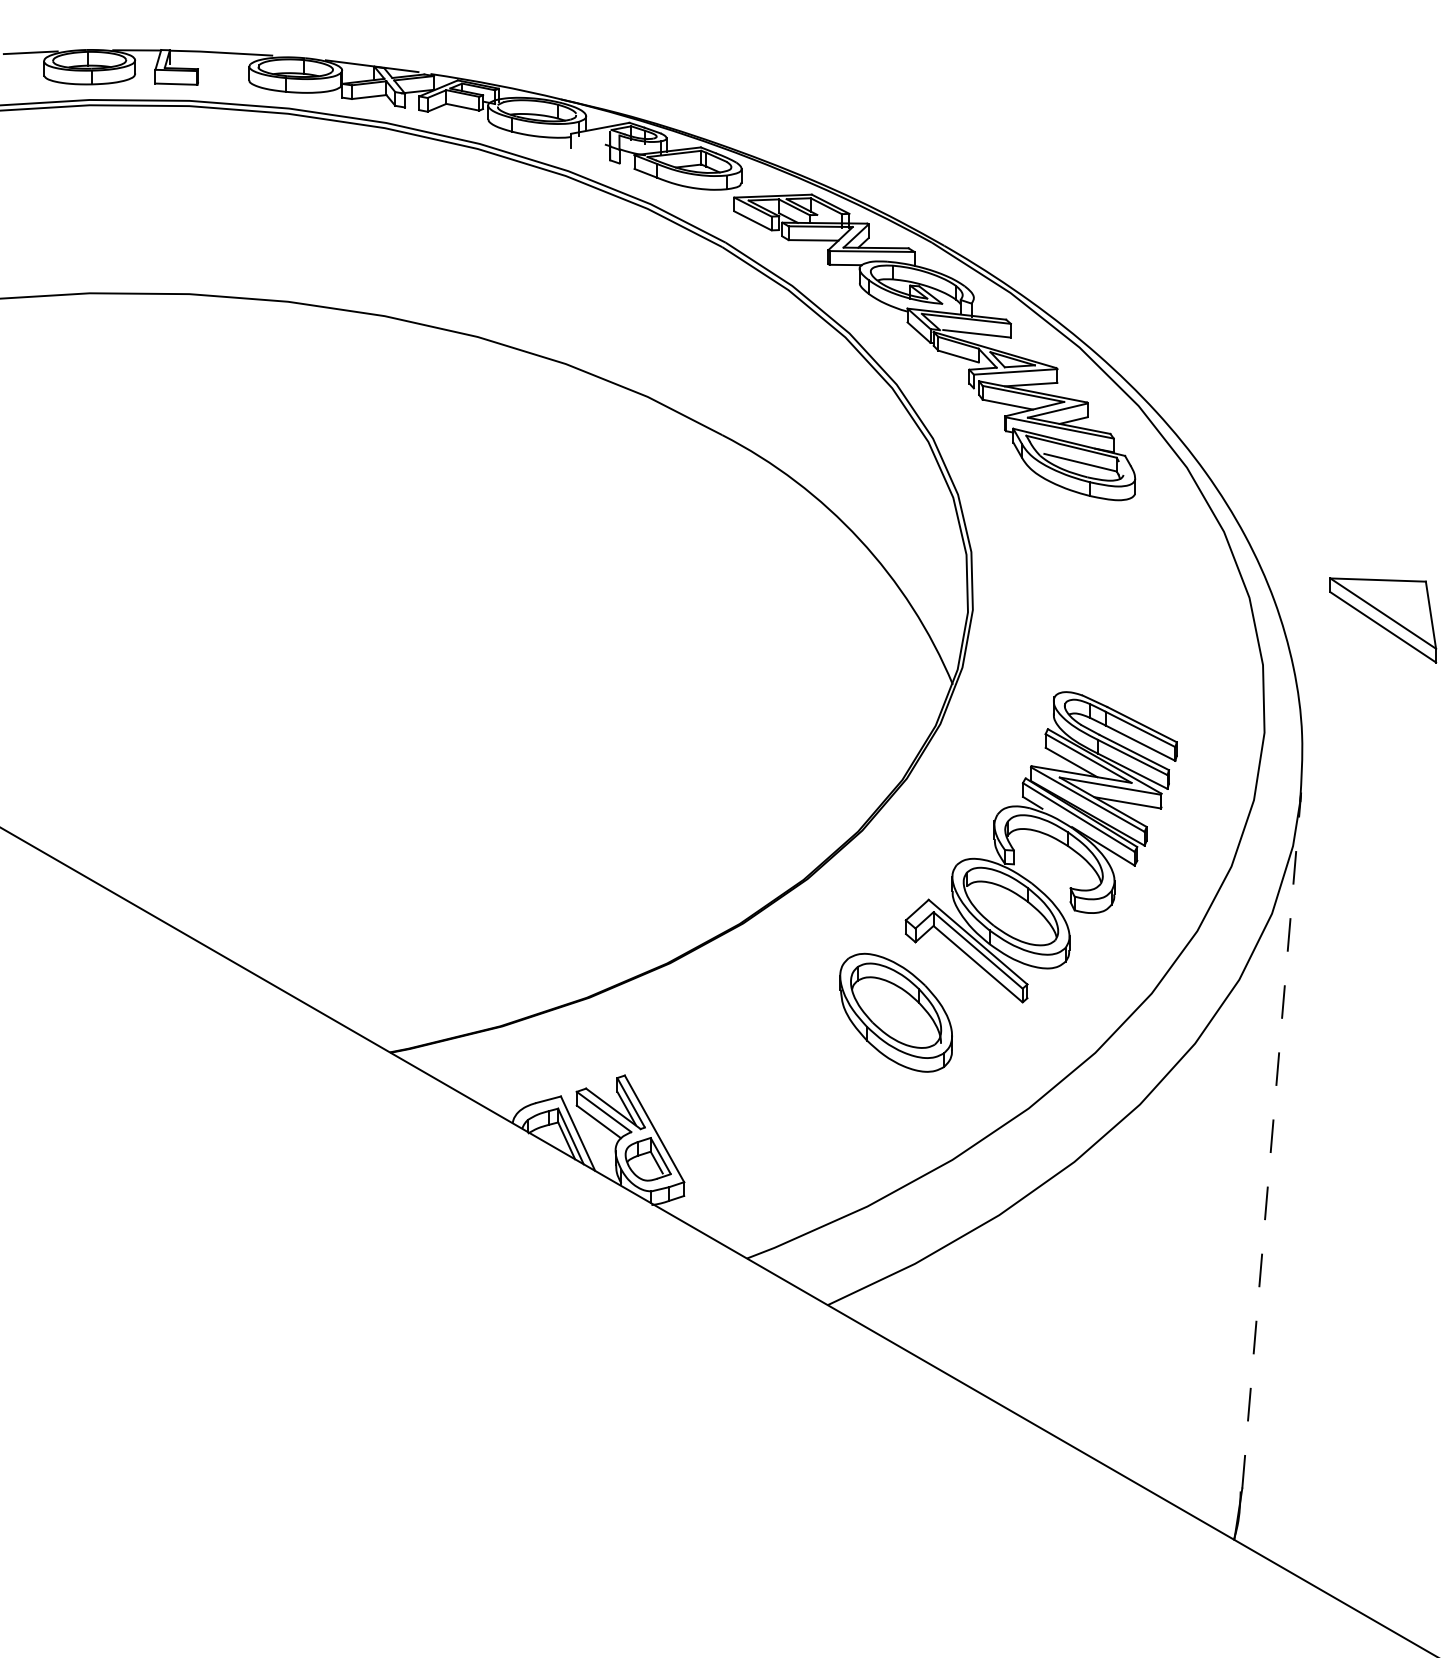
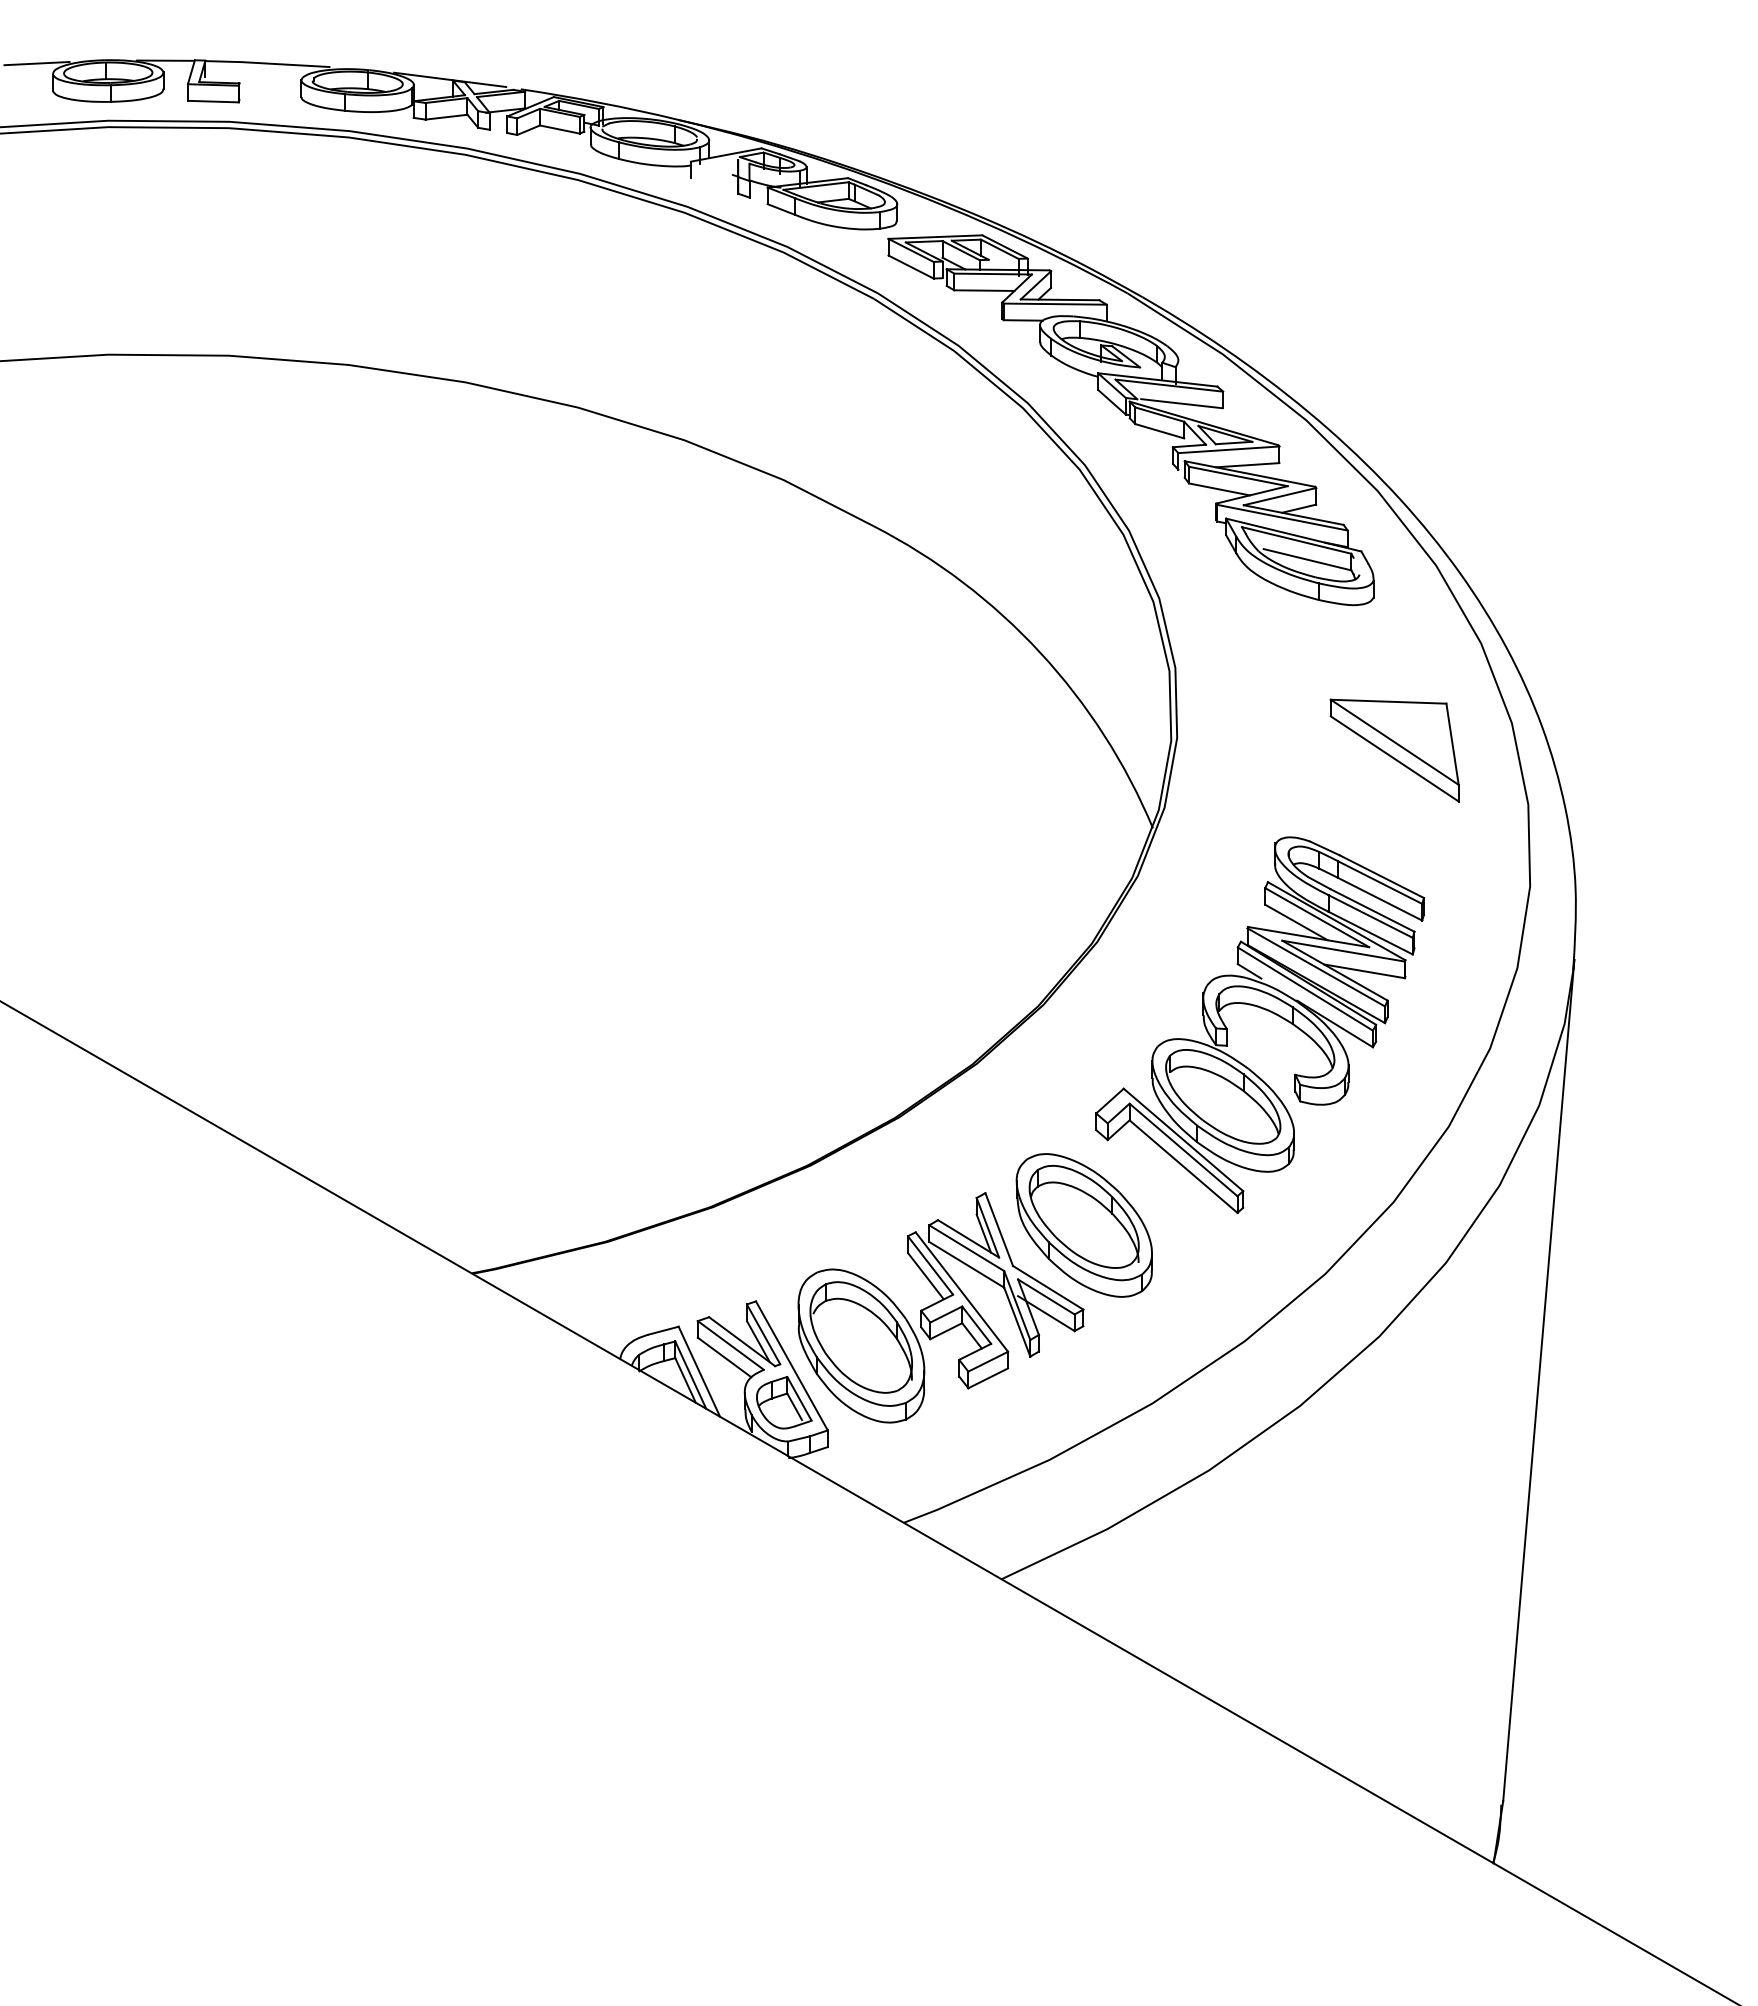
part: (1382, 620) -> (1394, 750), moved
part: (777, 1080) -> (940, 1307), added
line: (1271, 1140) -> (1538, 1380), dashed -> solid

